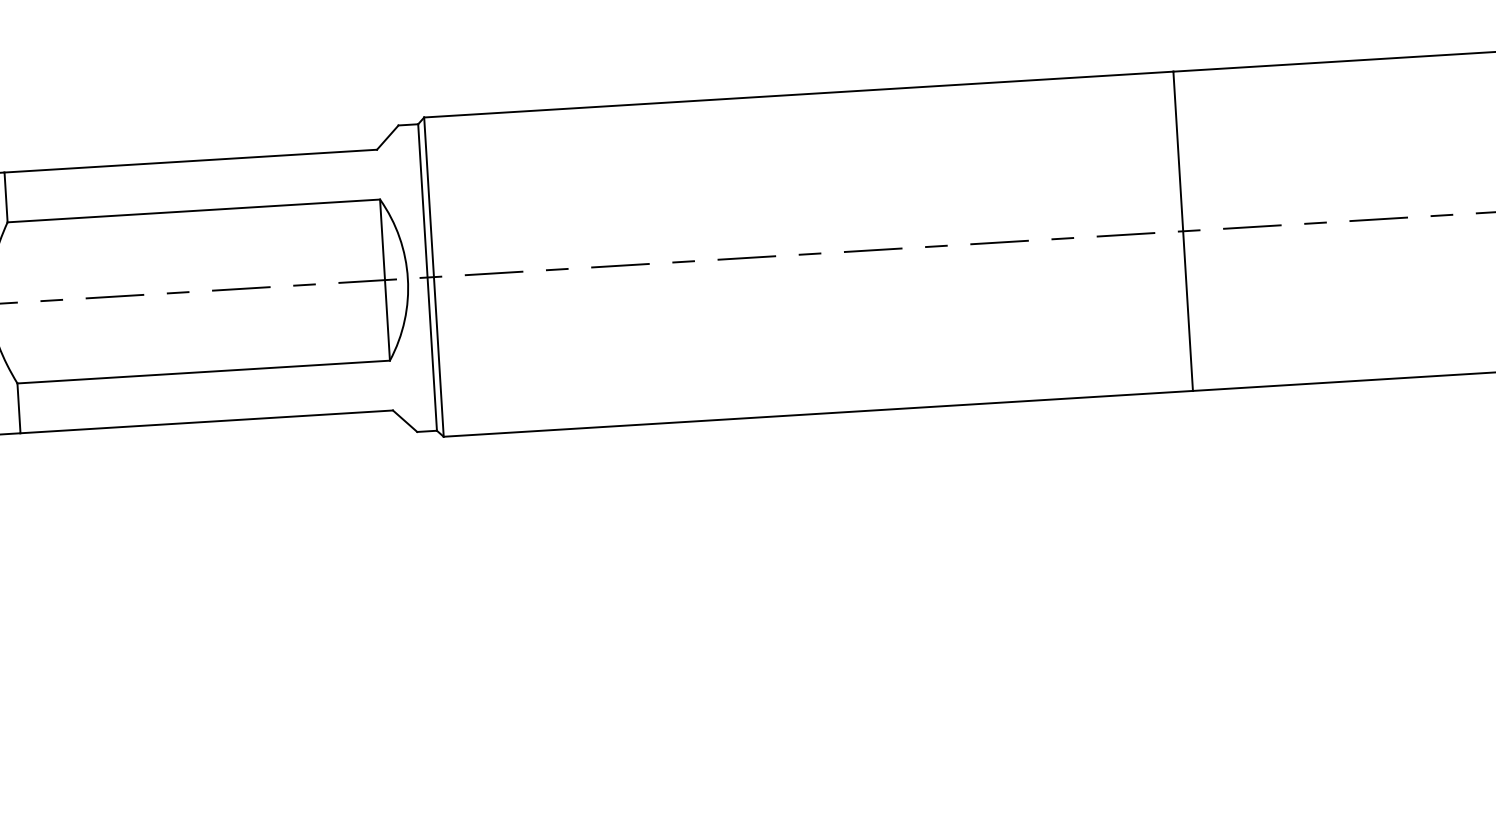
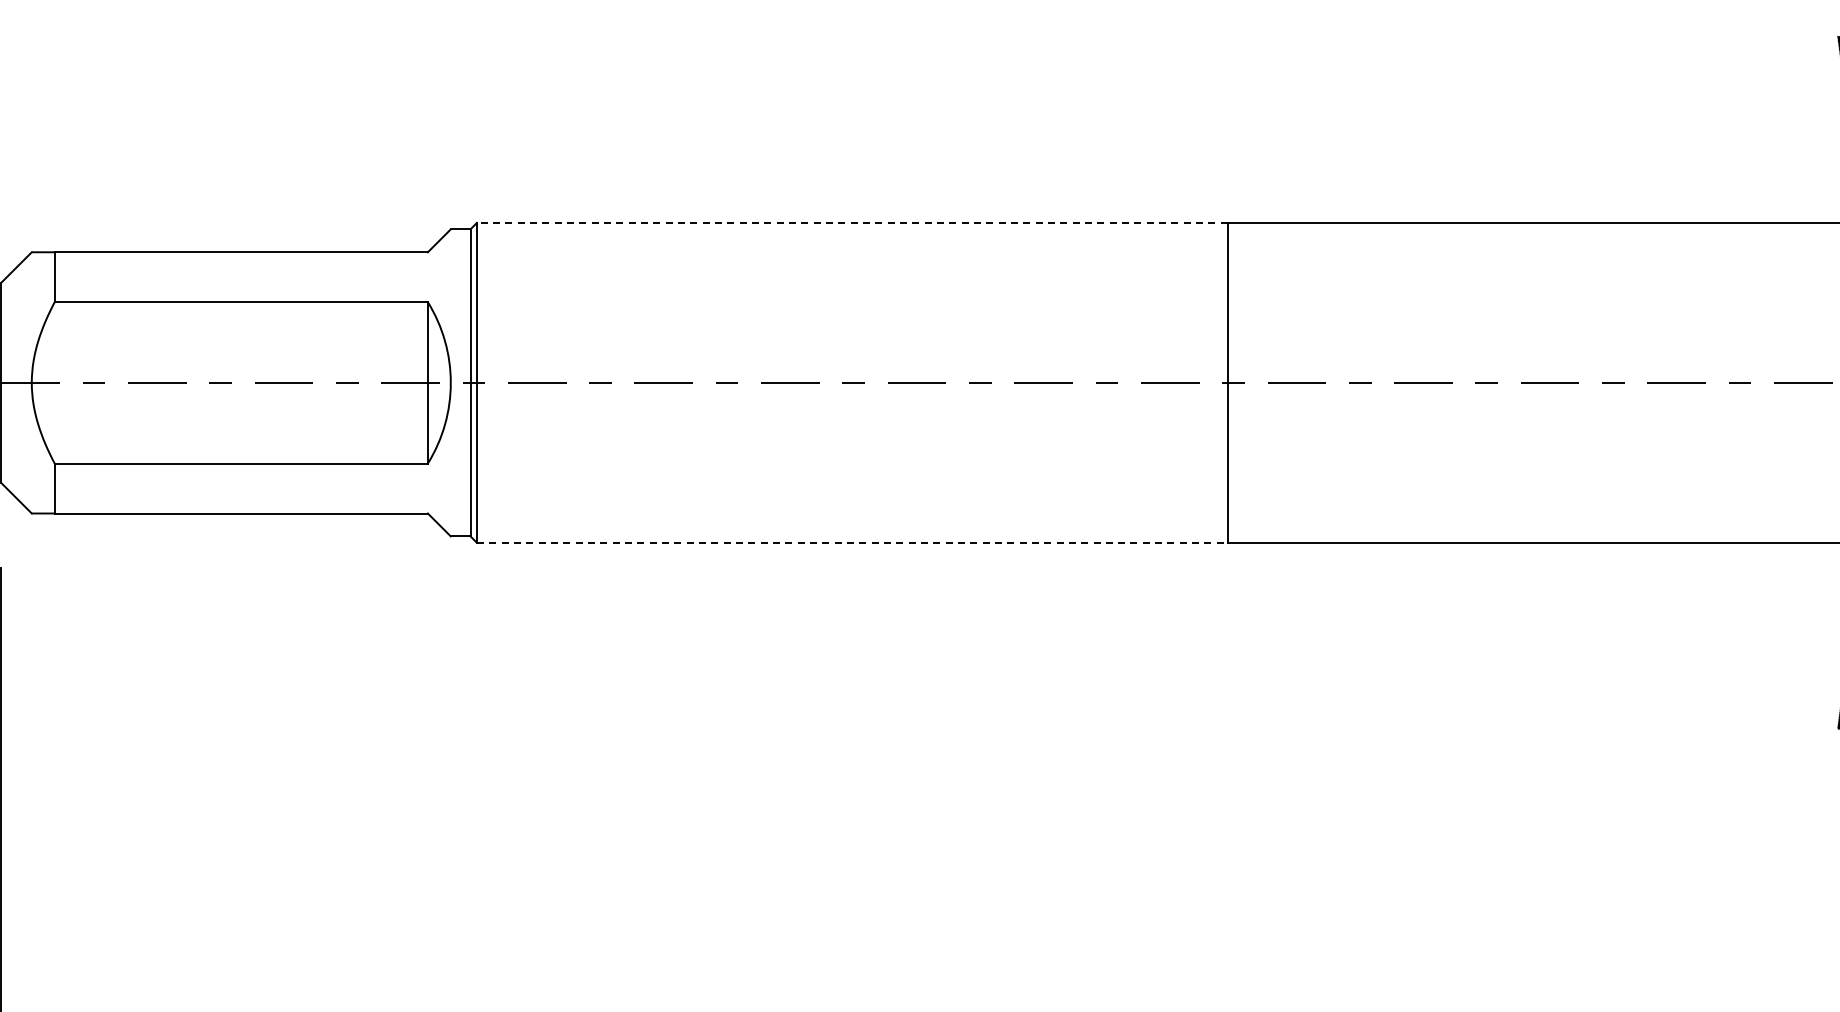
line: (798, 94) -> (851, 222), solid -> dashed
line: (818, 413) -> (852, 542), solid -> dashed

